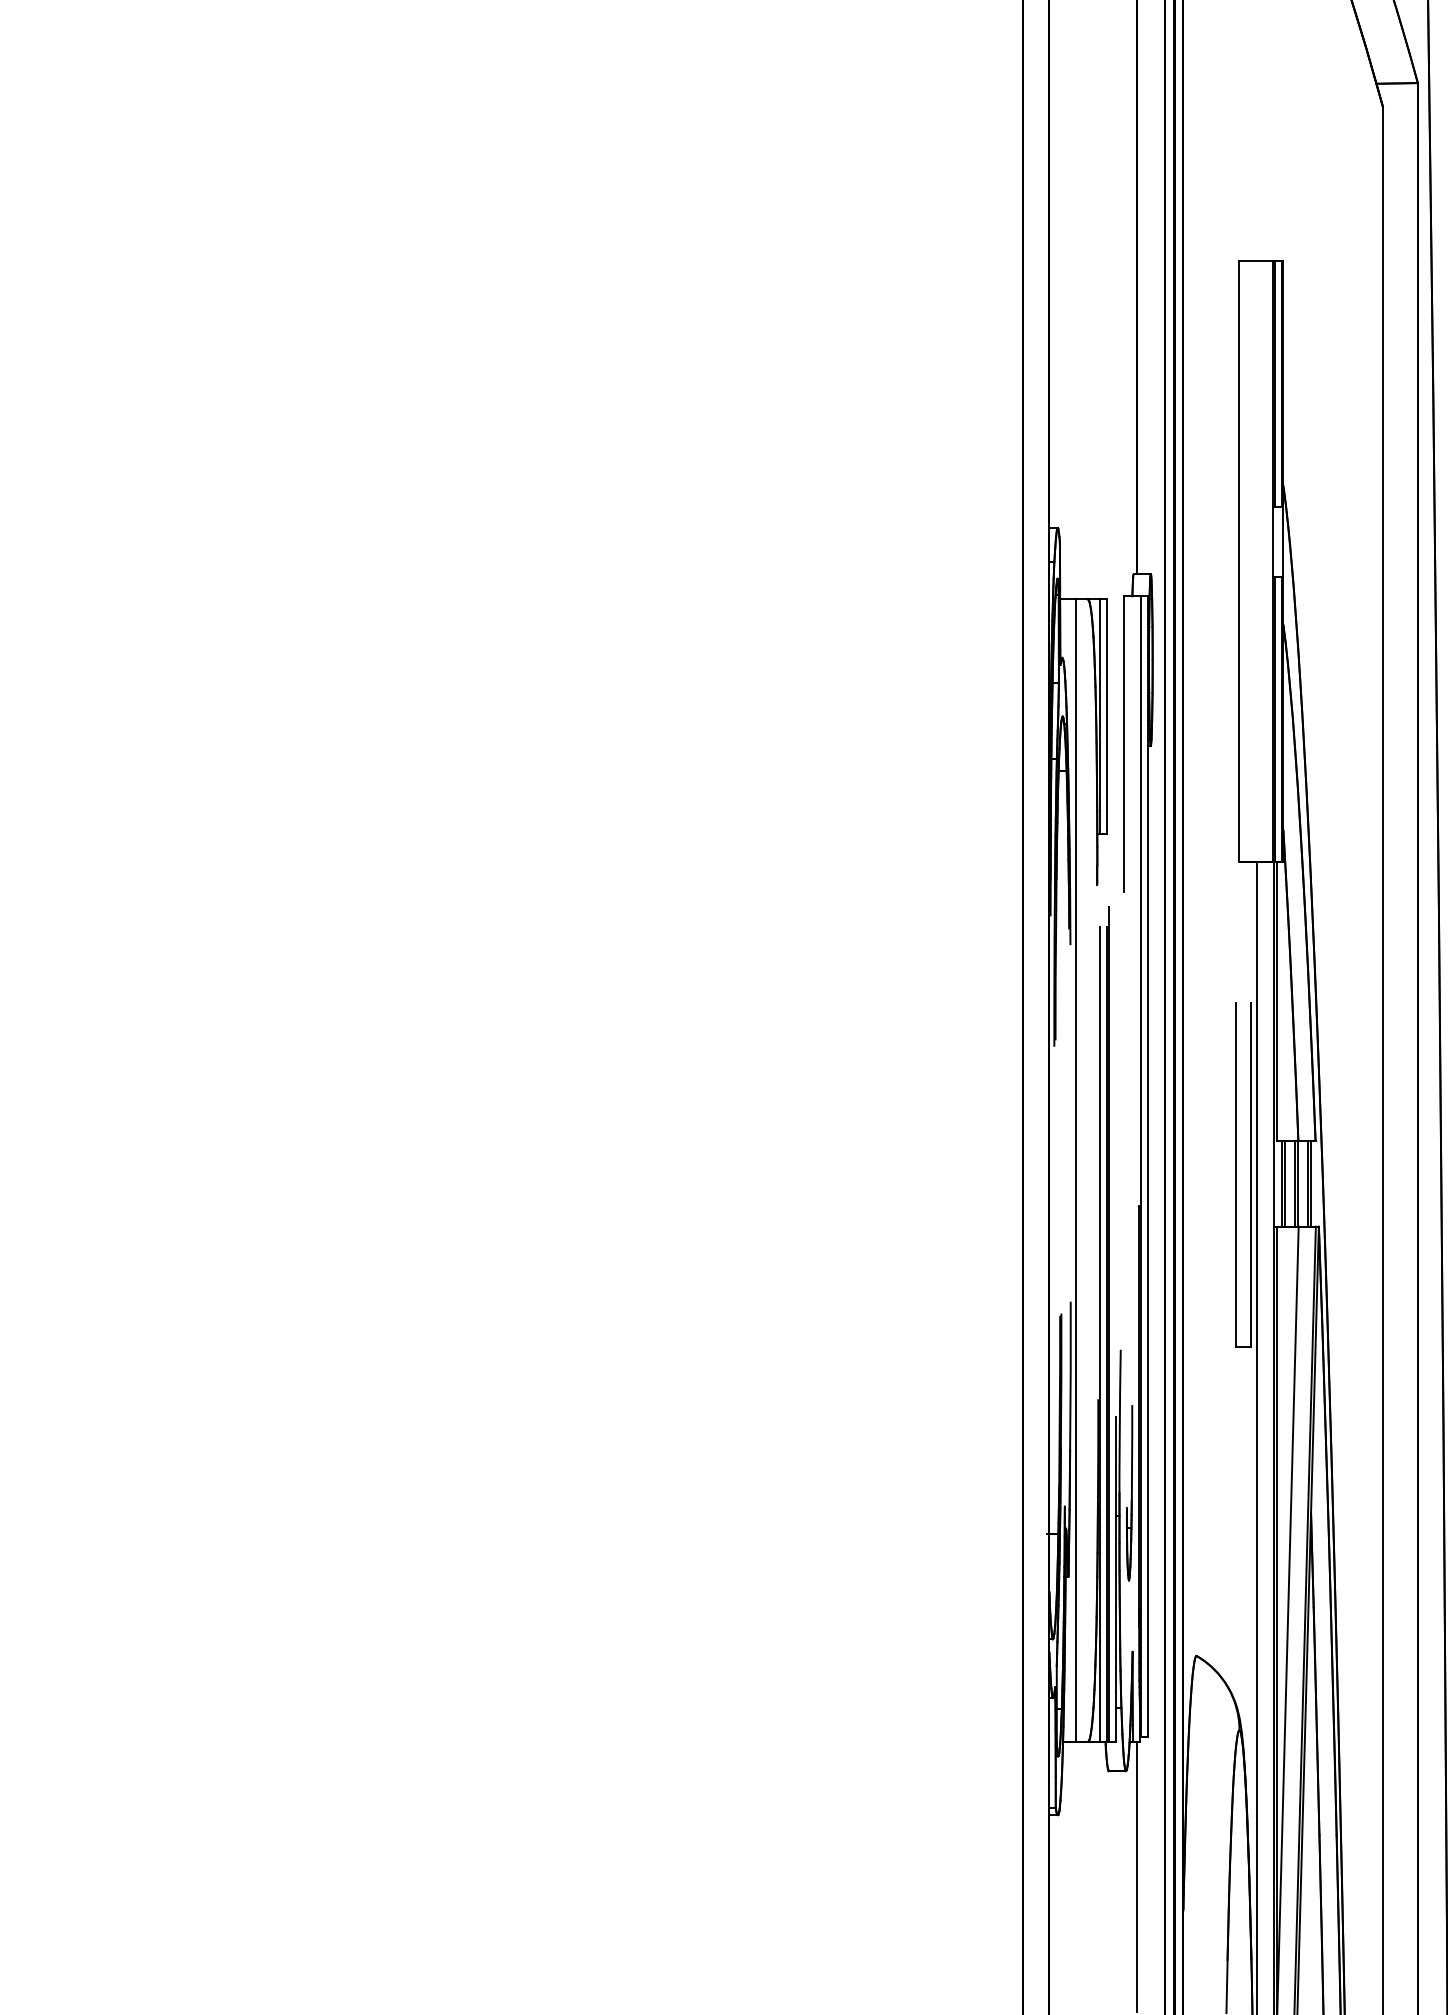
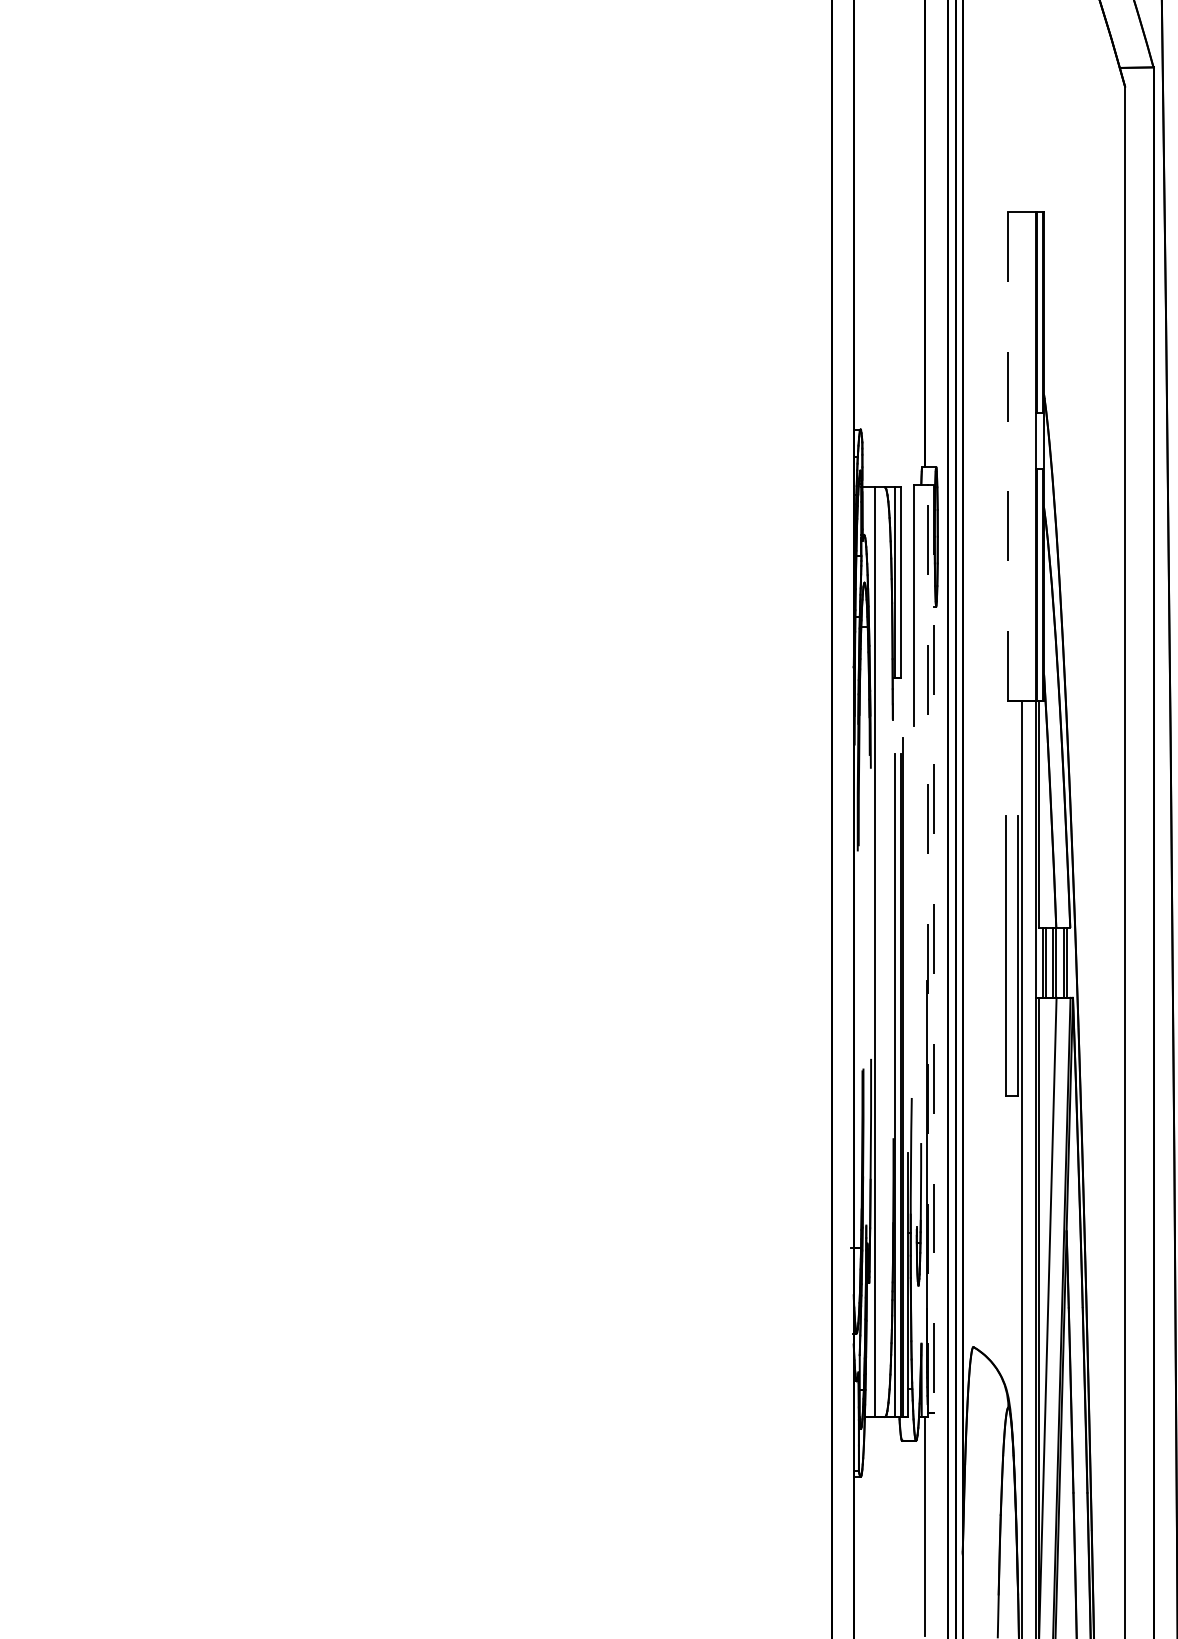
line: (1239, 561) -> (1008, 456), solid -> dashed
line: (1140, 1166) -> (927, 948), solid -> dashed
line: (1147, 1167) -> (933, 949), solid -> dashed

